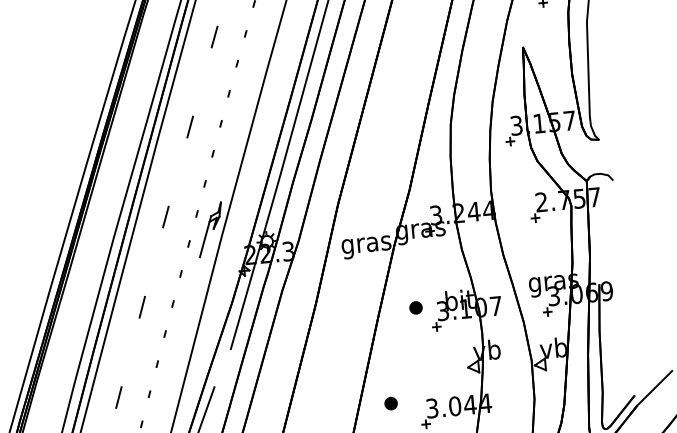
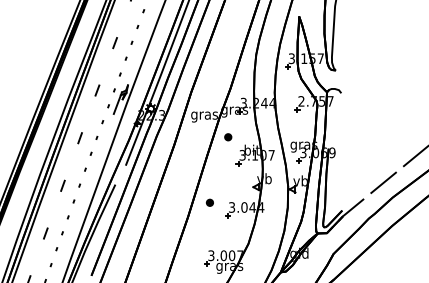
part: (416, 308) -> (228, 137), moved

